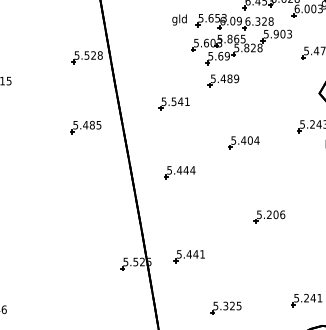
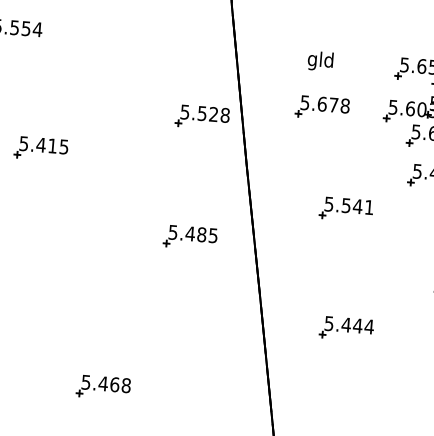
text: (179, 19) -> (320, 60), moved
part: (155, 46) -> (321, 107), added
part: (42, 217) -> (102, 387), added

